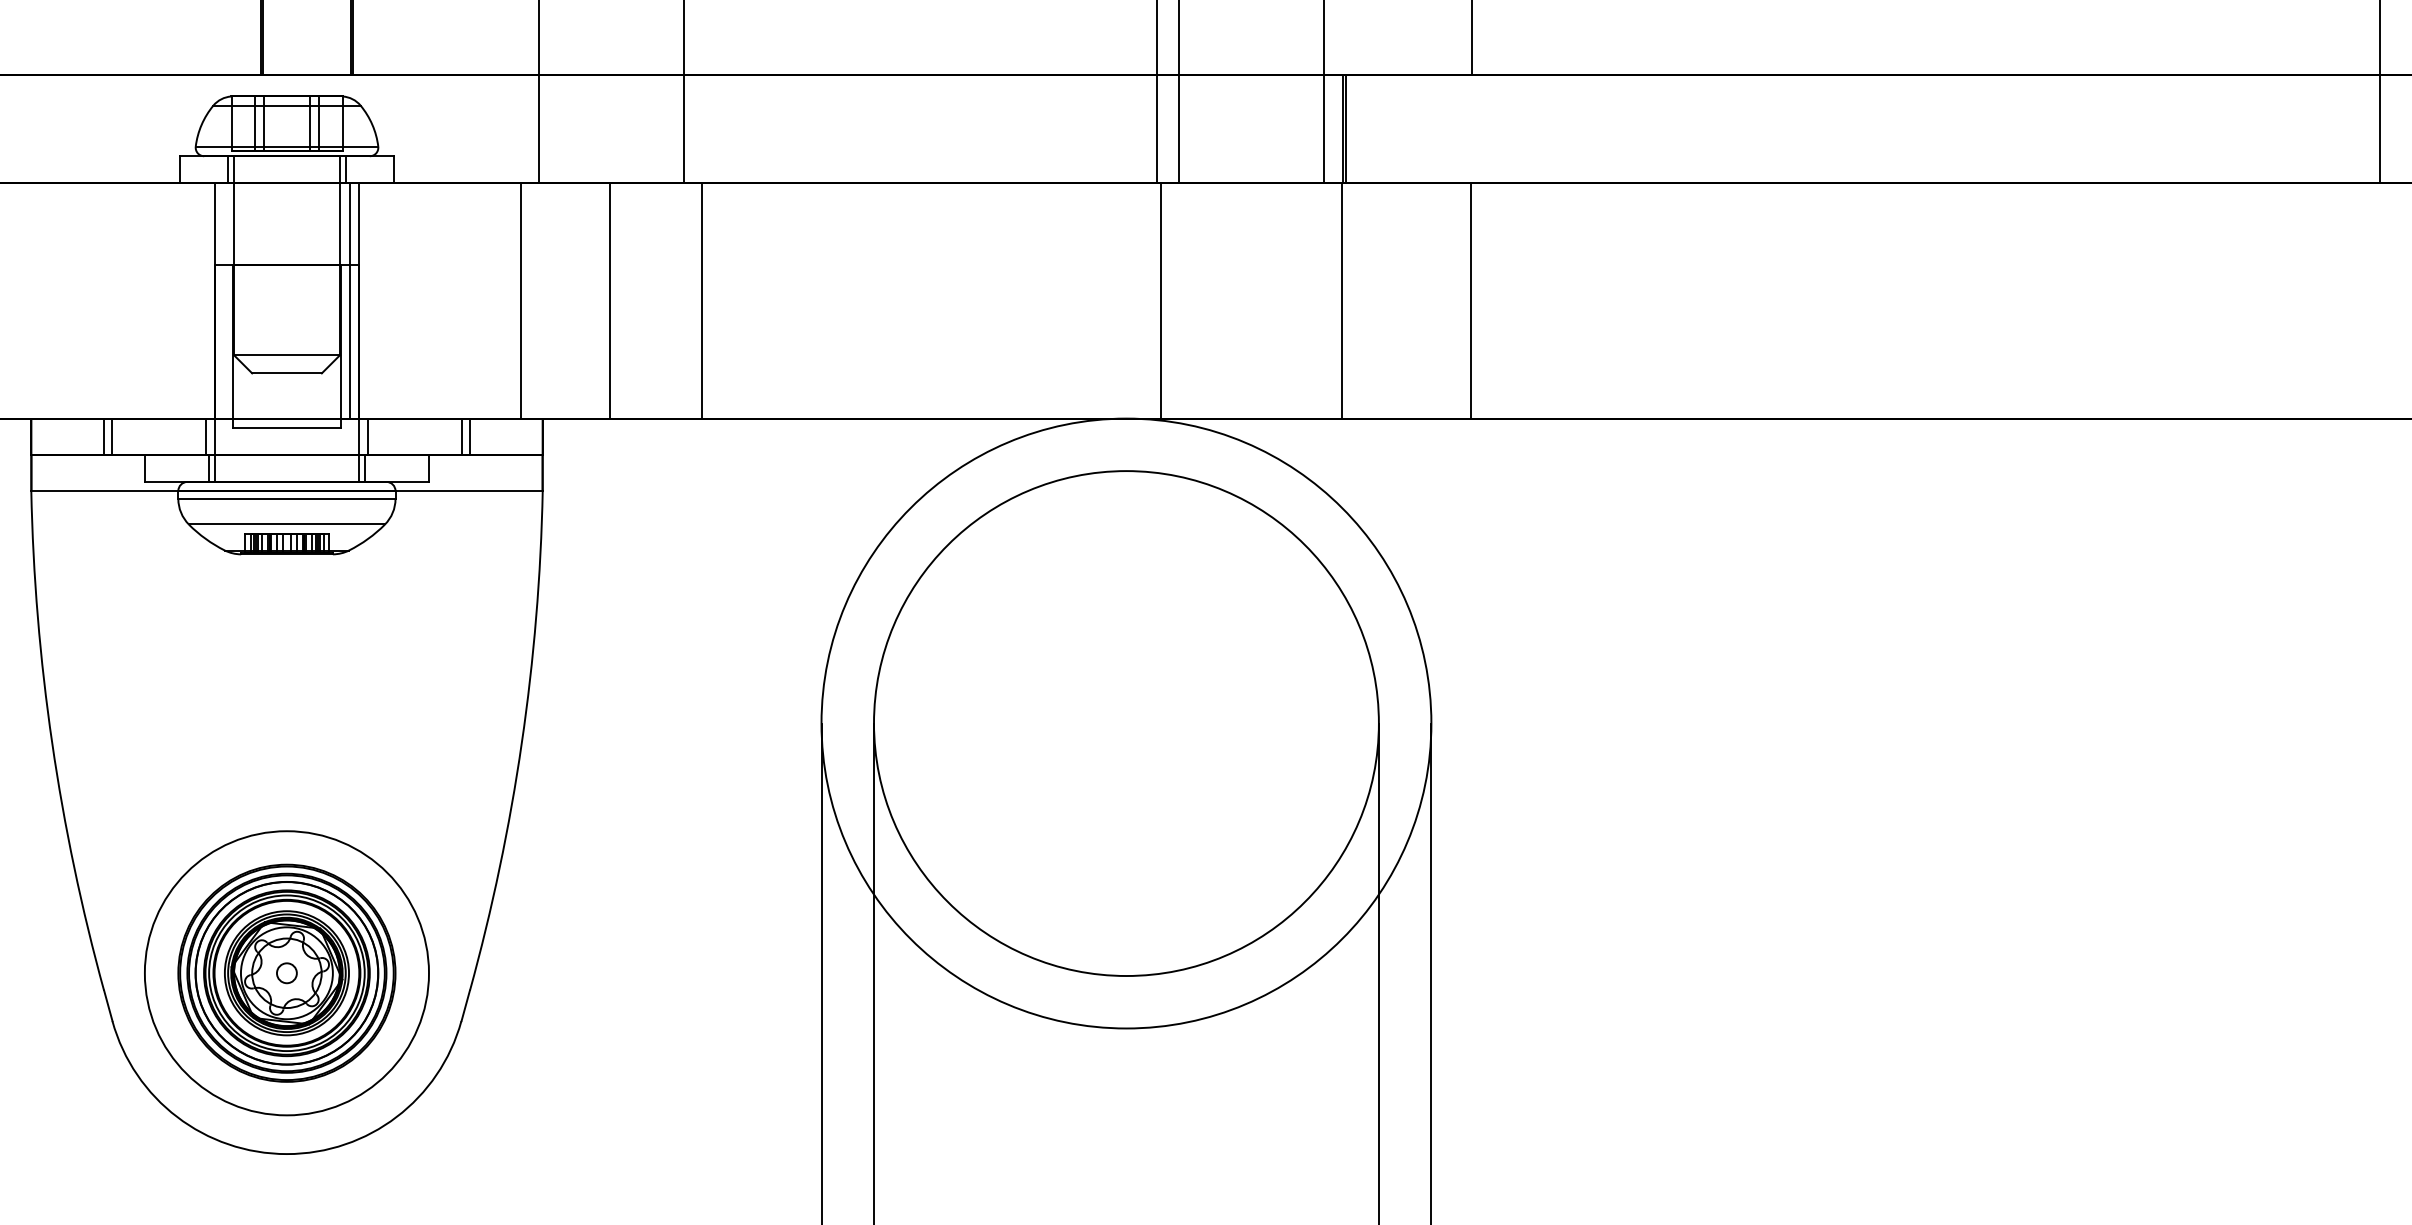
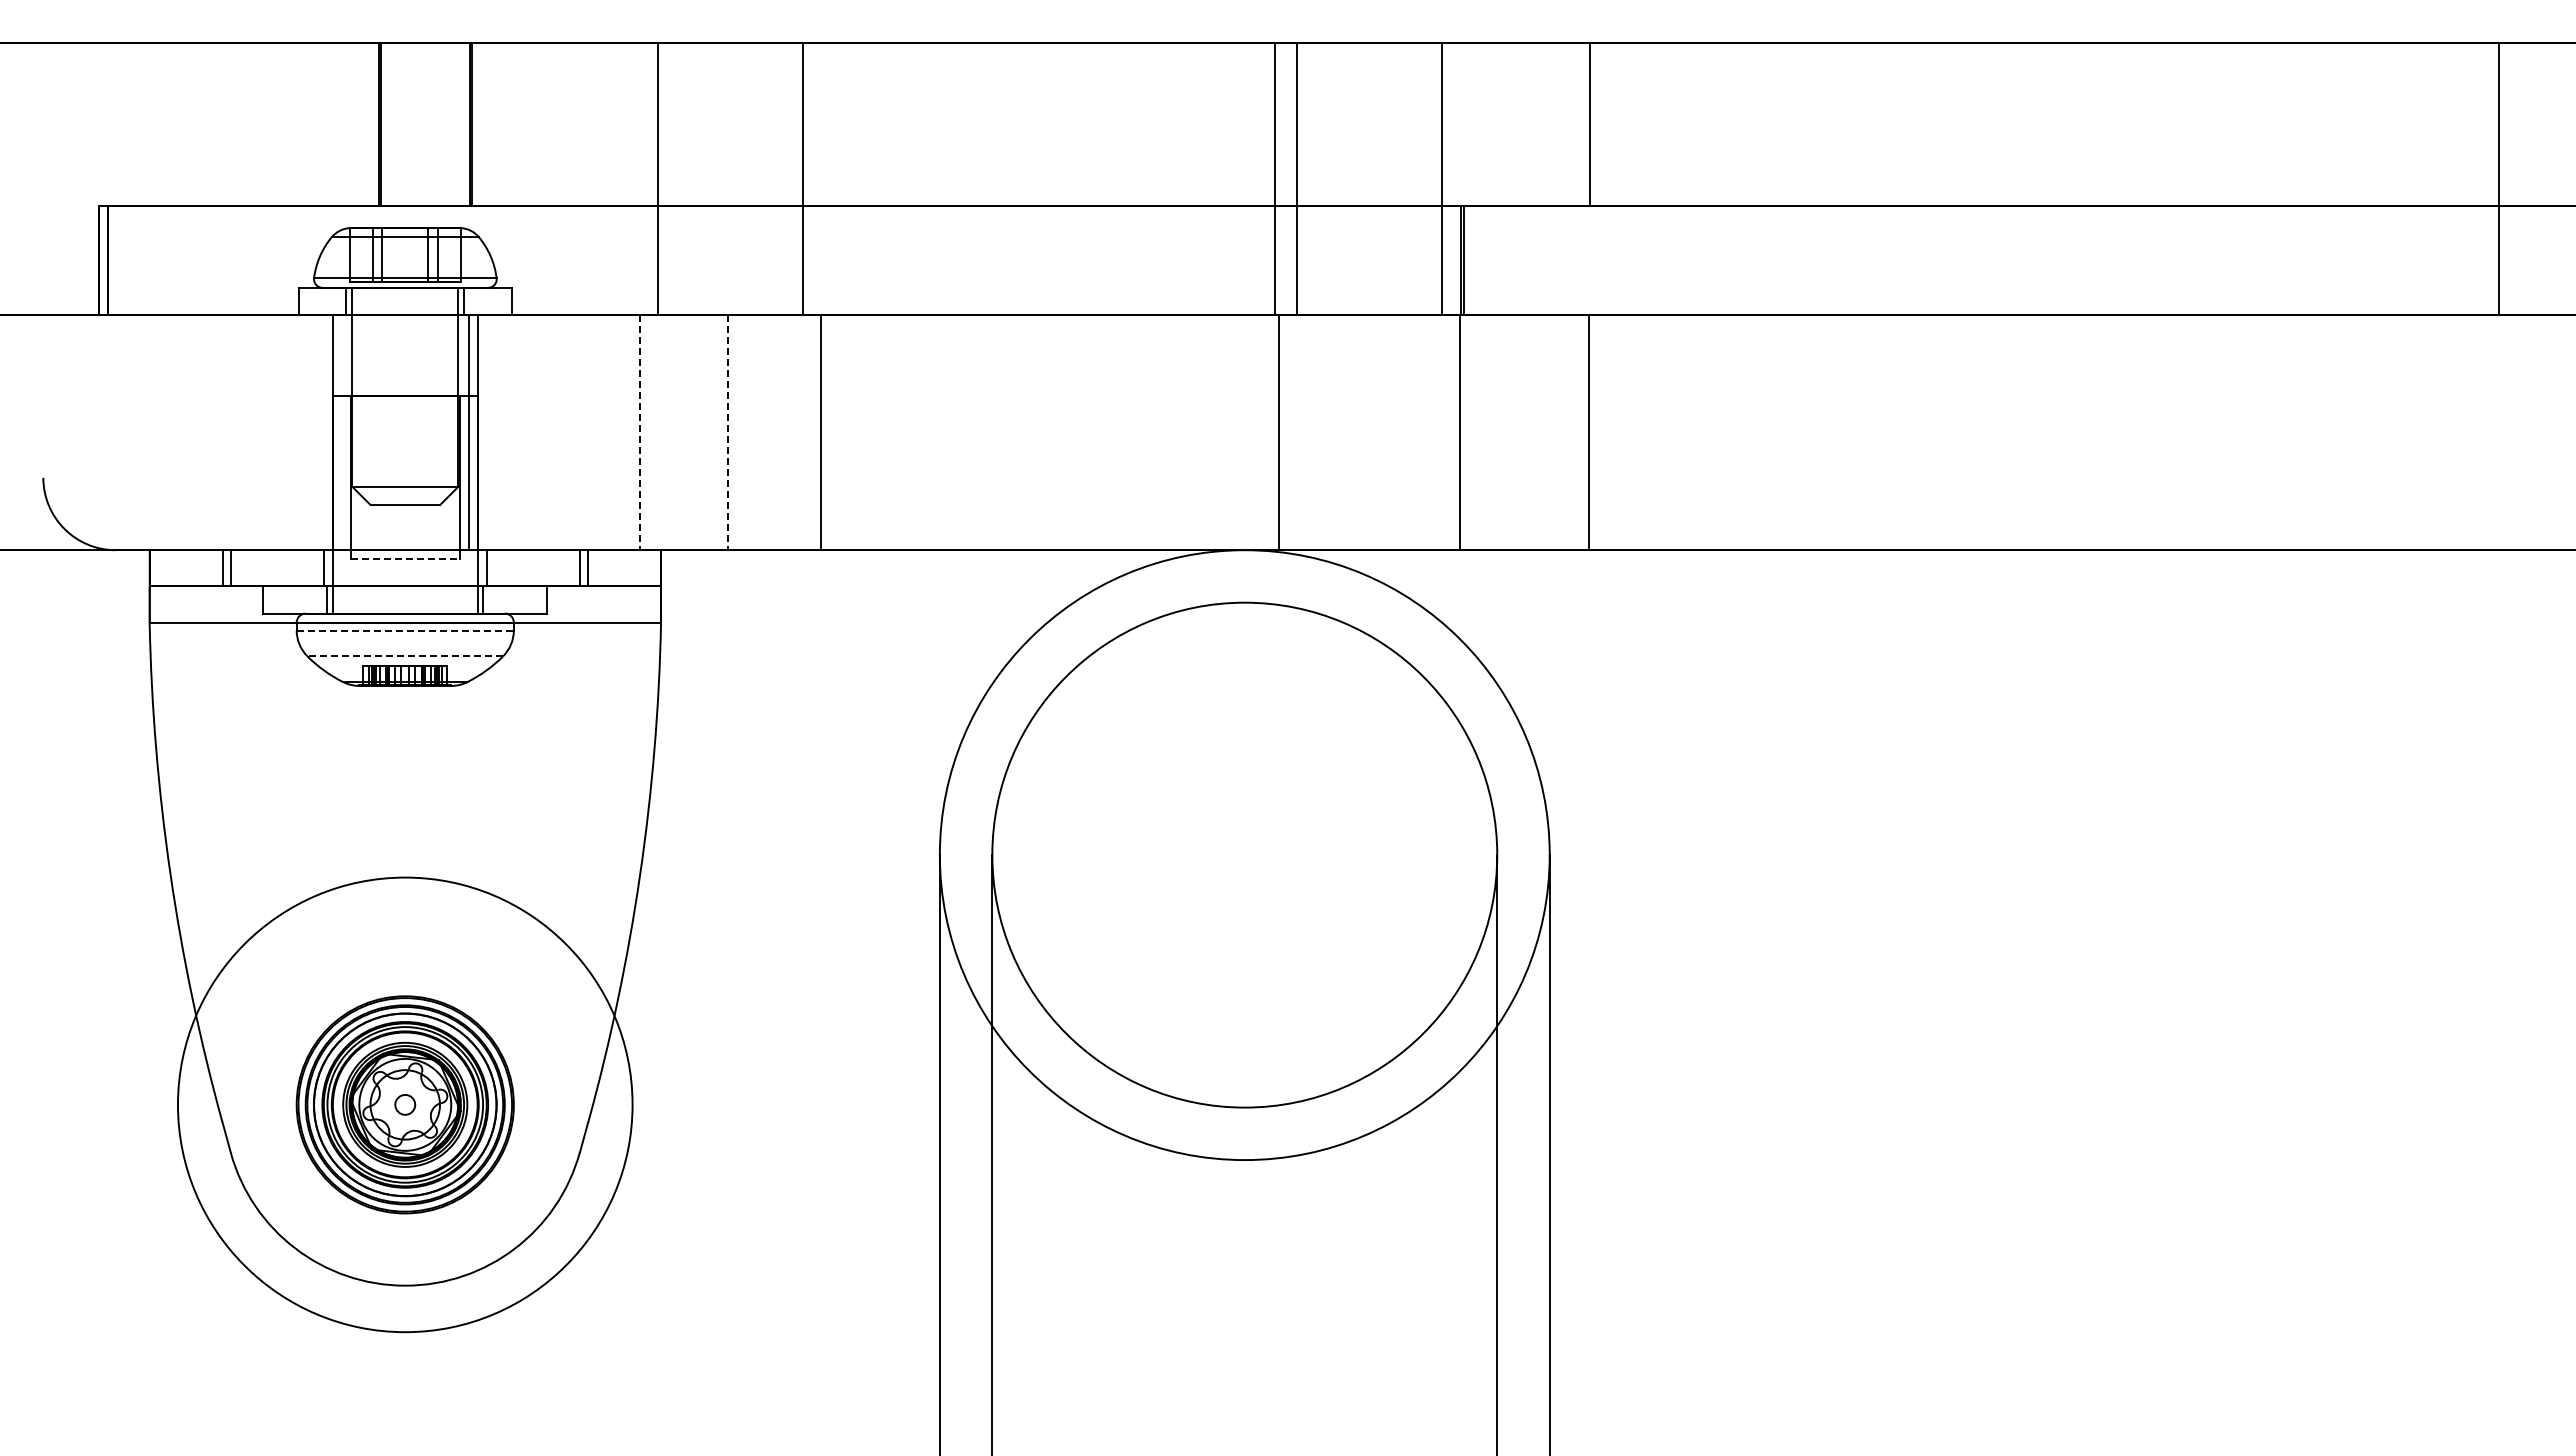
line: (521, 300) -> (639, 432), solid -> dashed
line: (609, 300) -> (727, 432), solid -> dashed
line: (287, 427) -> (405, 559), solid -> dashed
line: (287, 498) -> (405, 630), solid -> dashed
line: (287, 524) -> (405, 656), solid -> dashed
circle: (287, 972) -> (405, 1104), size x1.6

